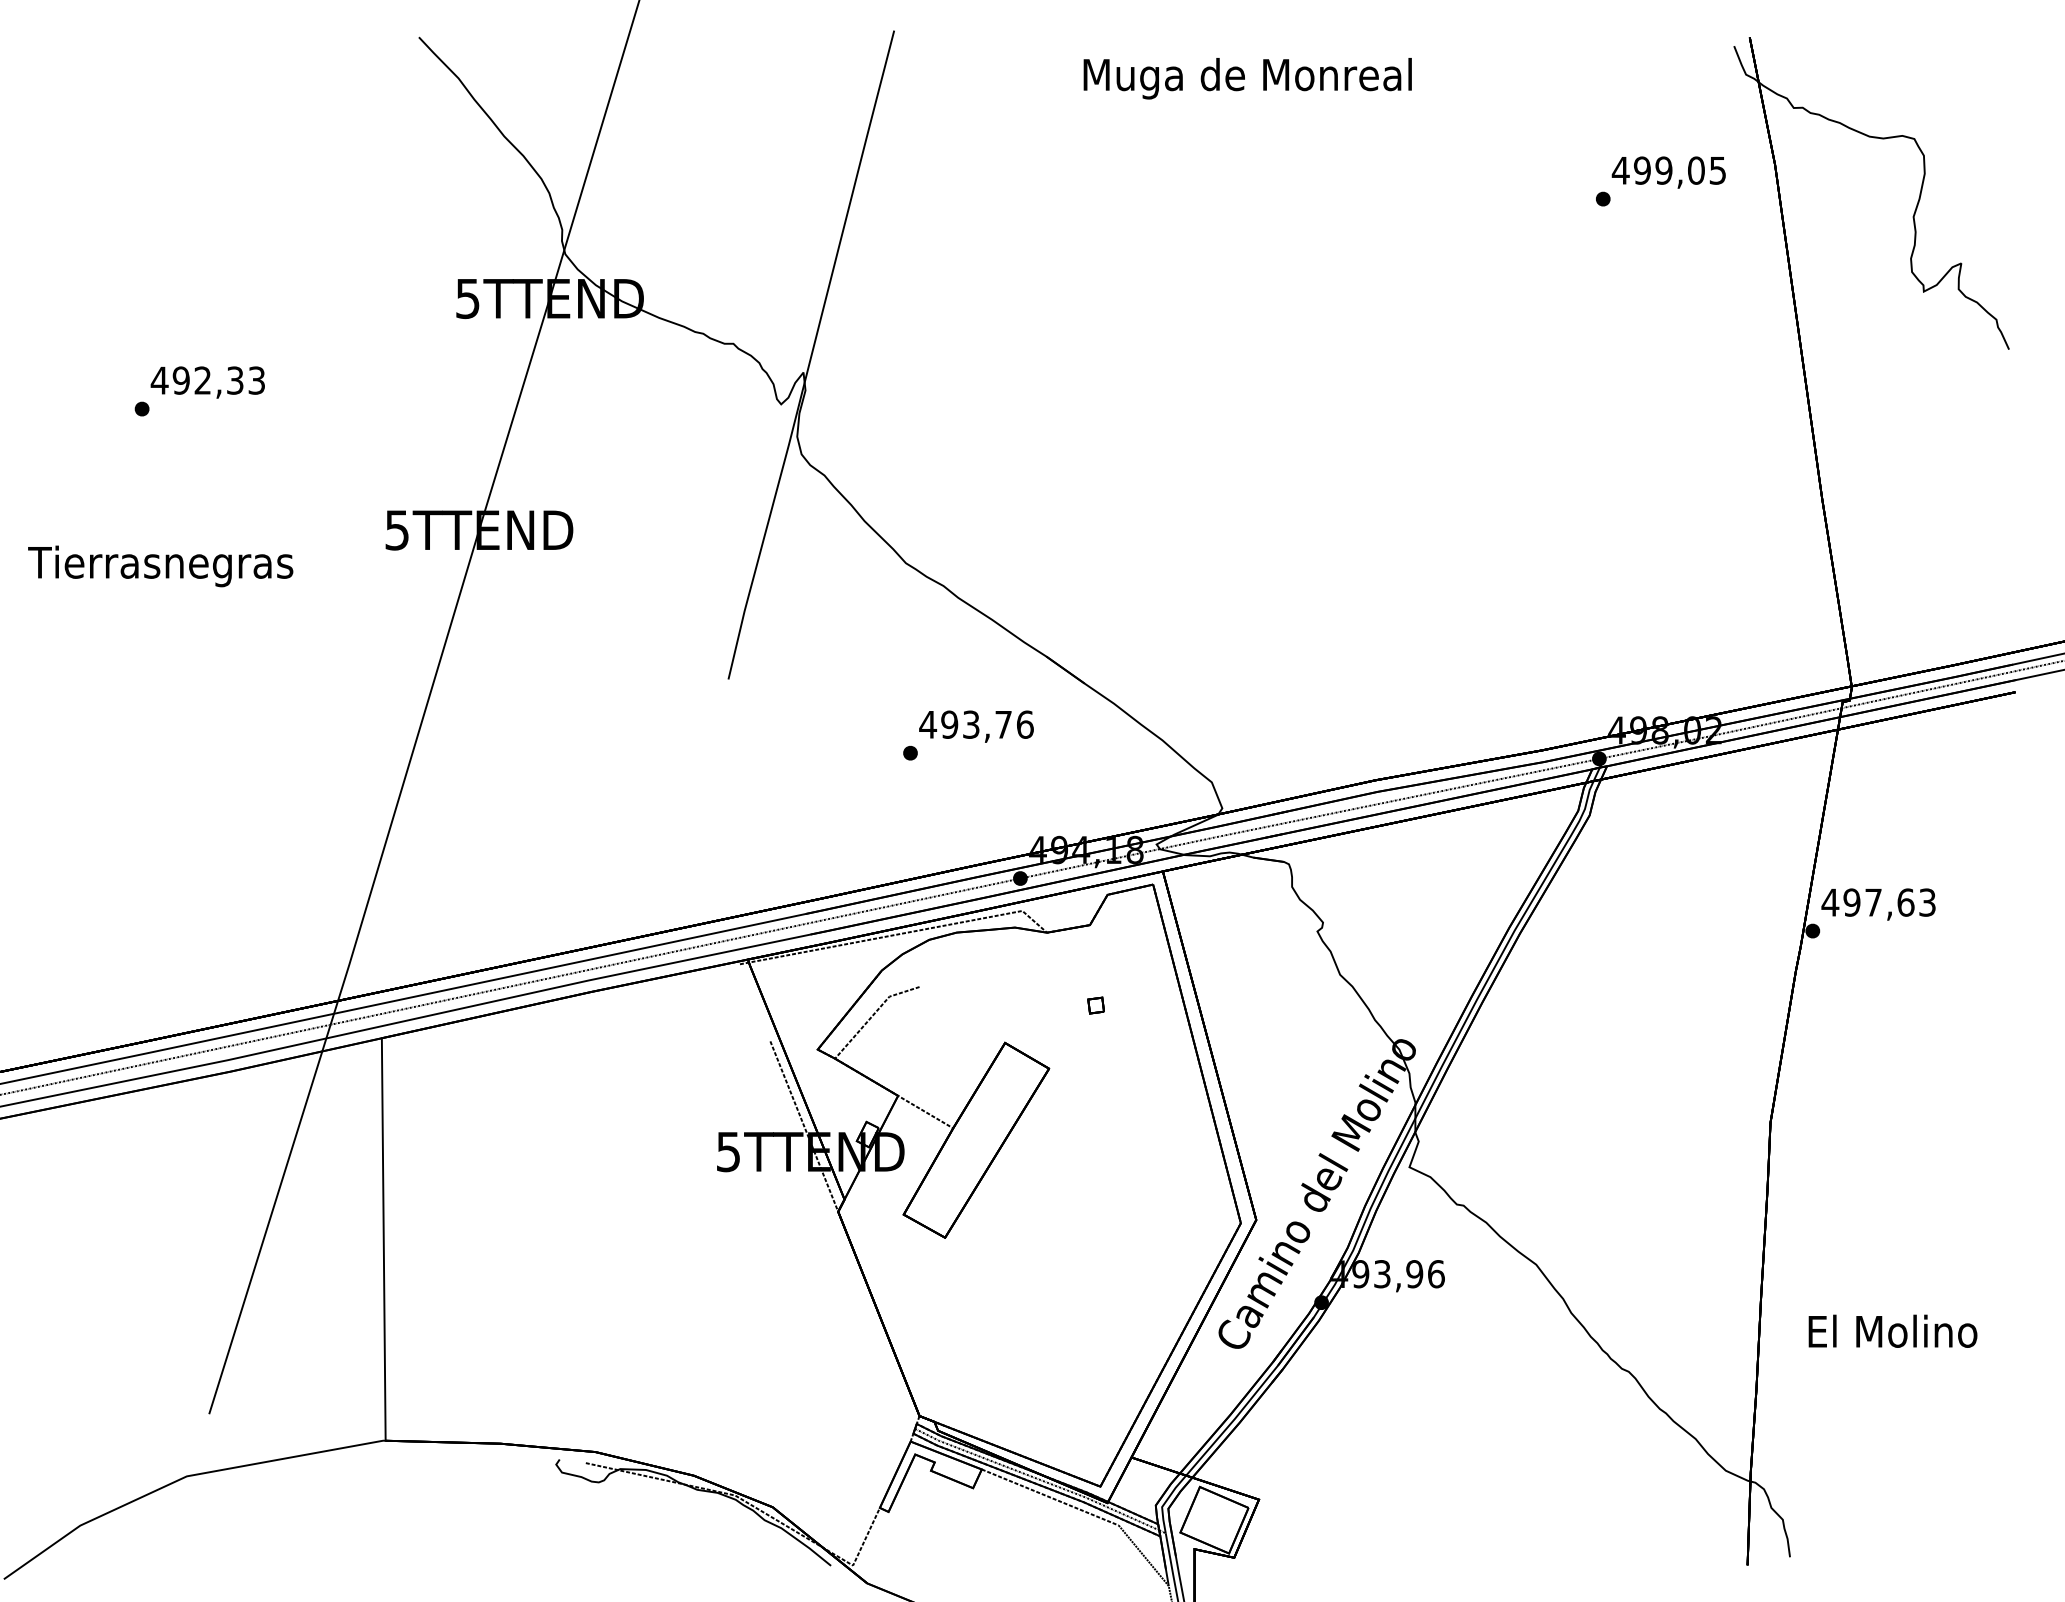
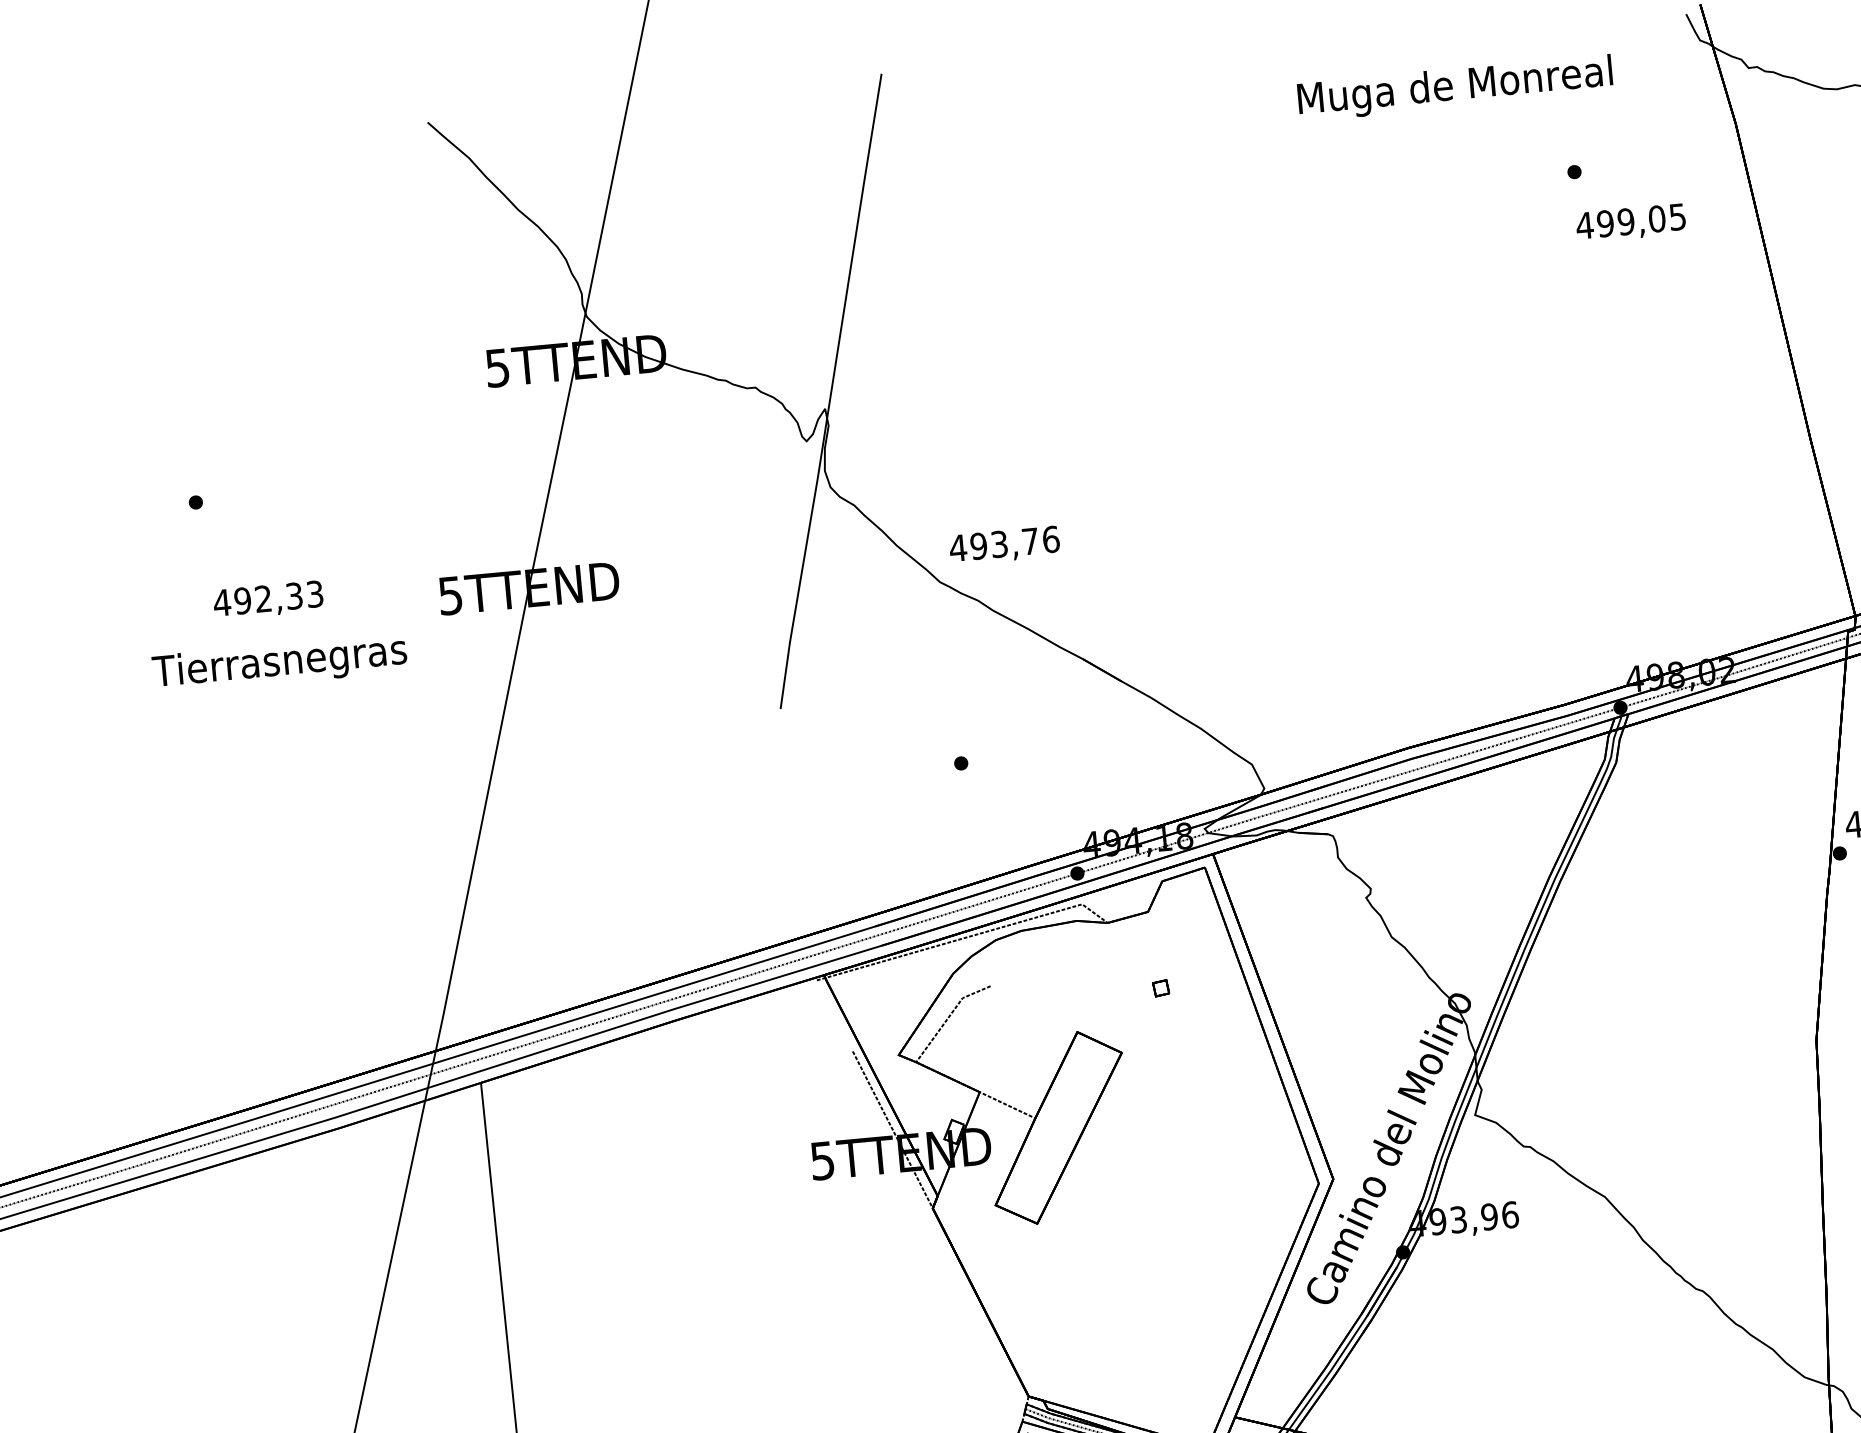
text: (1247, 78) -> (1455, 88), moved
text: (1668, 172) -> (1630, 223), moved
text: (207, 382) -> (268, 600), moved
text: (160, 566) -> (279, 663), moved
text: (976, 726) -> (1004, 545), moved

